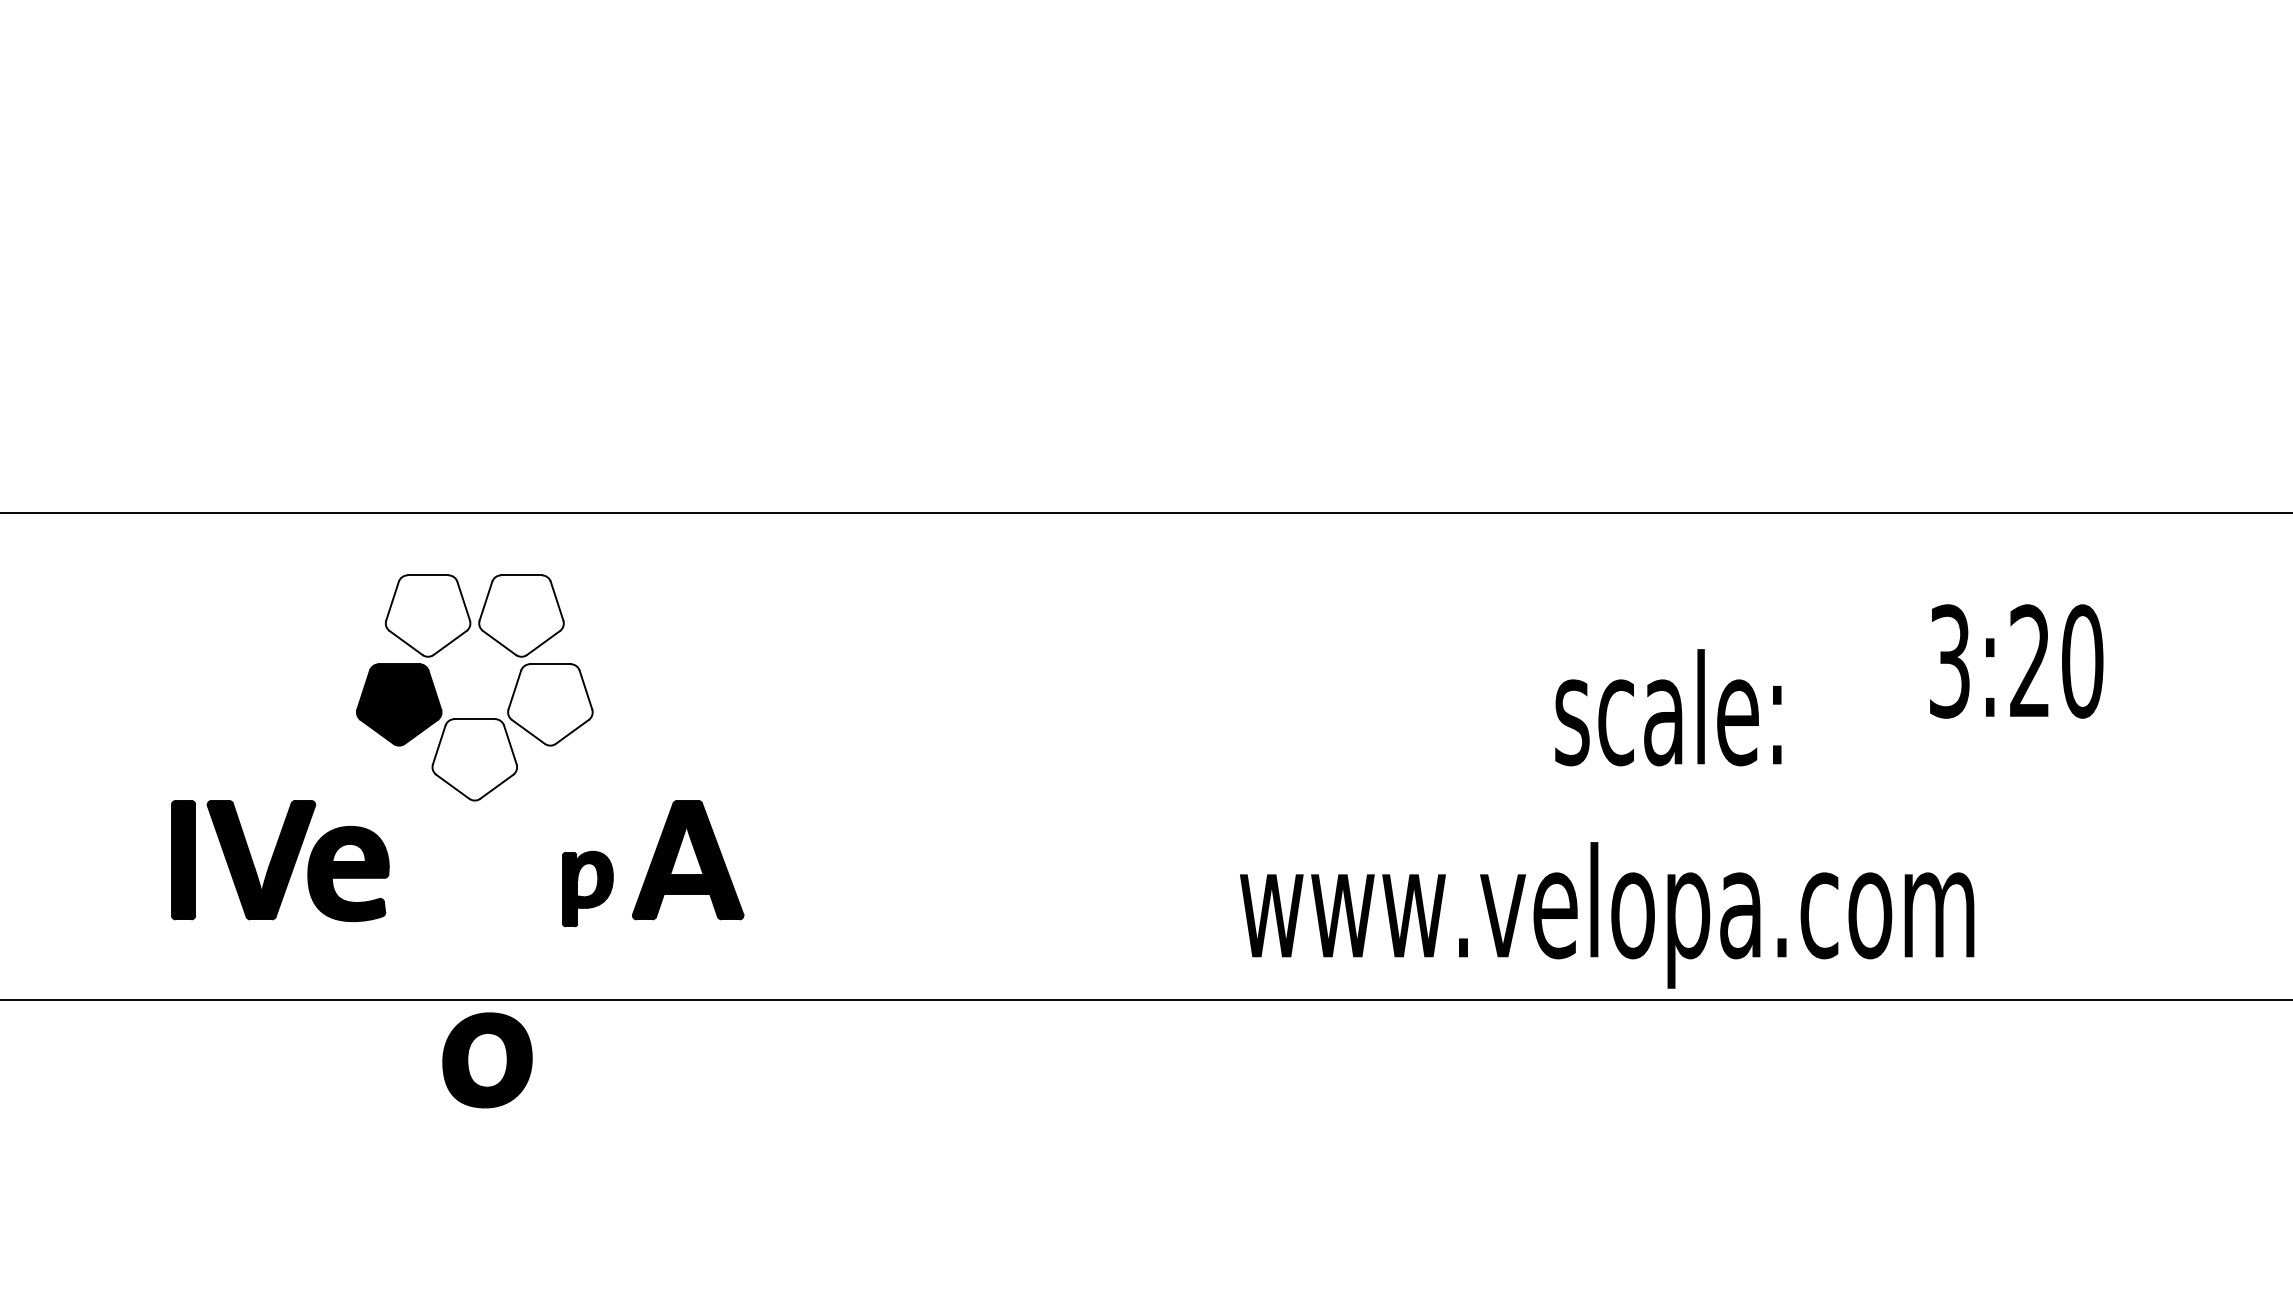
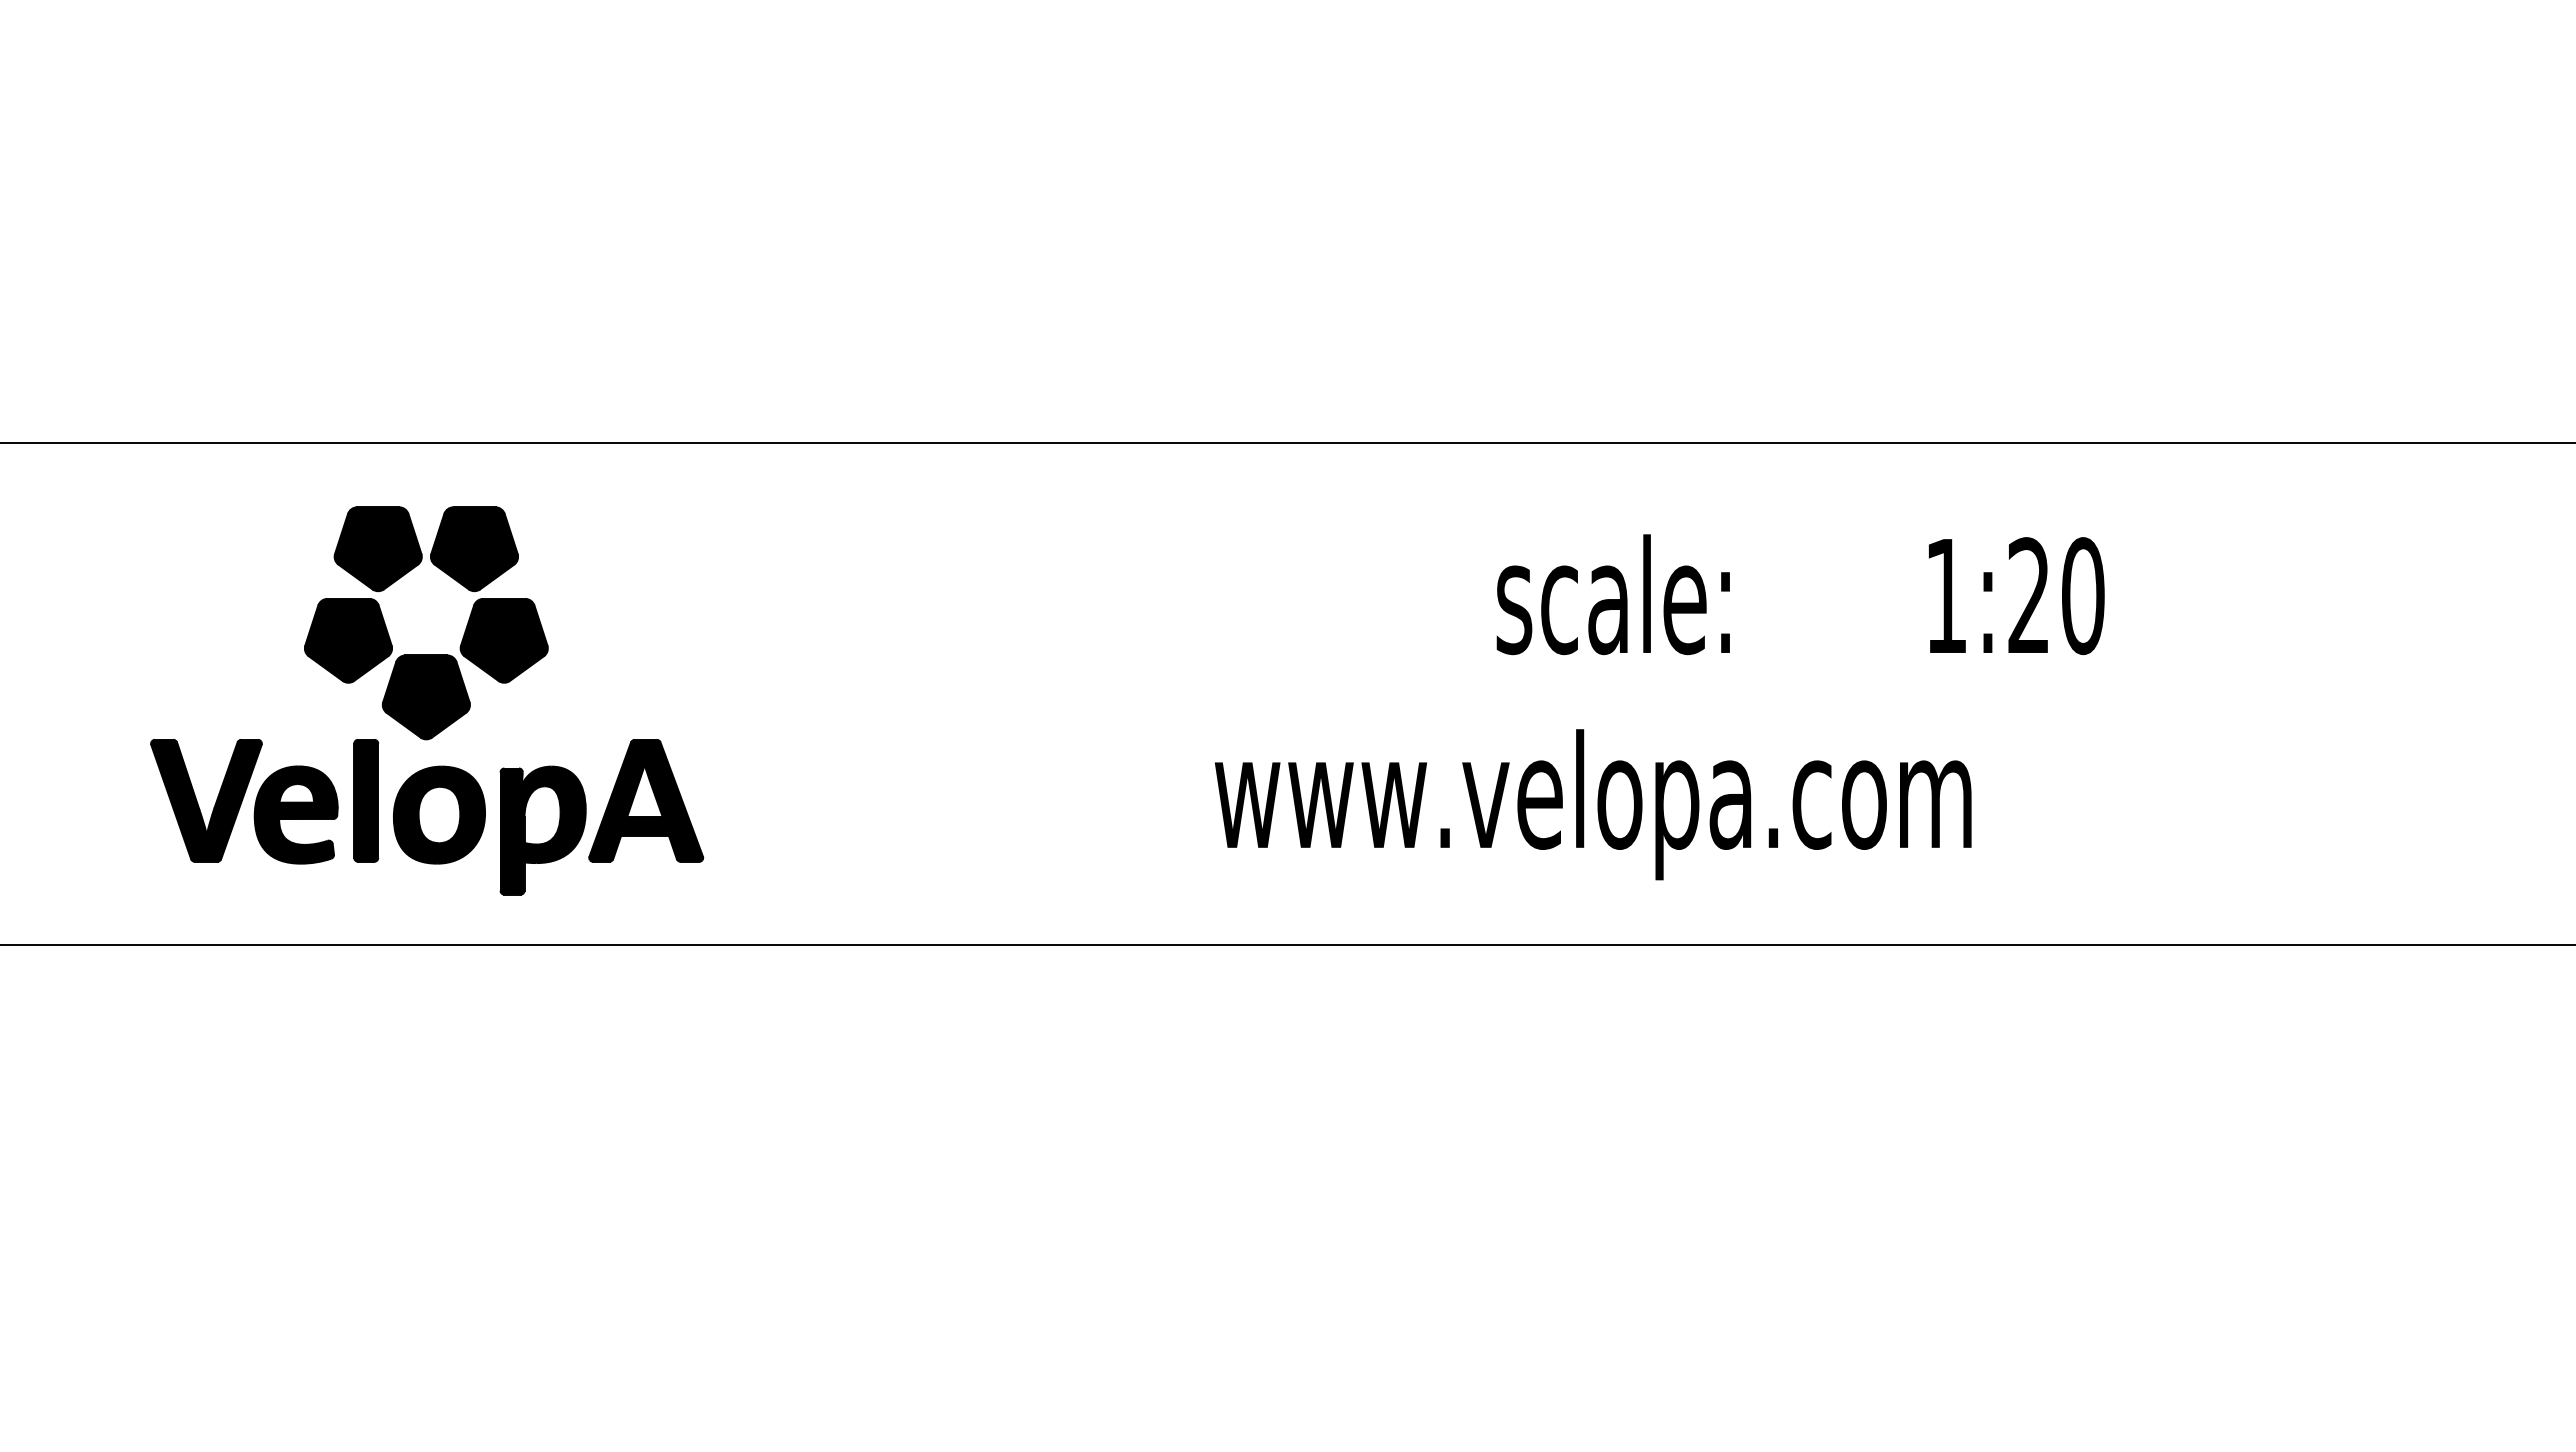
fill: (427, 616) -> (377, 549), added
fill: (521, 616) -> (474, 549), added
text: (1949, 661) -> (1946, 596), 3:20 -> 1:20
fill: (549, 704) -> (503, 640), added
text: (1667, 707) -> (1612, 594), moved
fill: (473, 759) -> (425, 697), added
part: (183, 859) -> (366, 800), moved
part: (587, 888) -> (542, 830), size x1.67
text: (1607, 915) -> (1593, 804), moved
part: (487, 1059) -> (439, 814), moved

